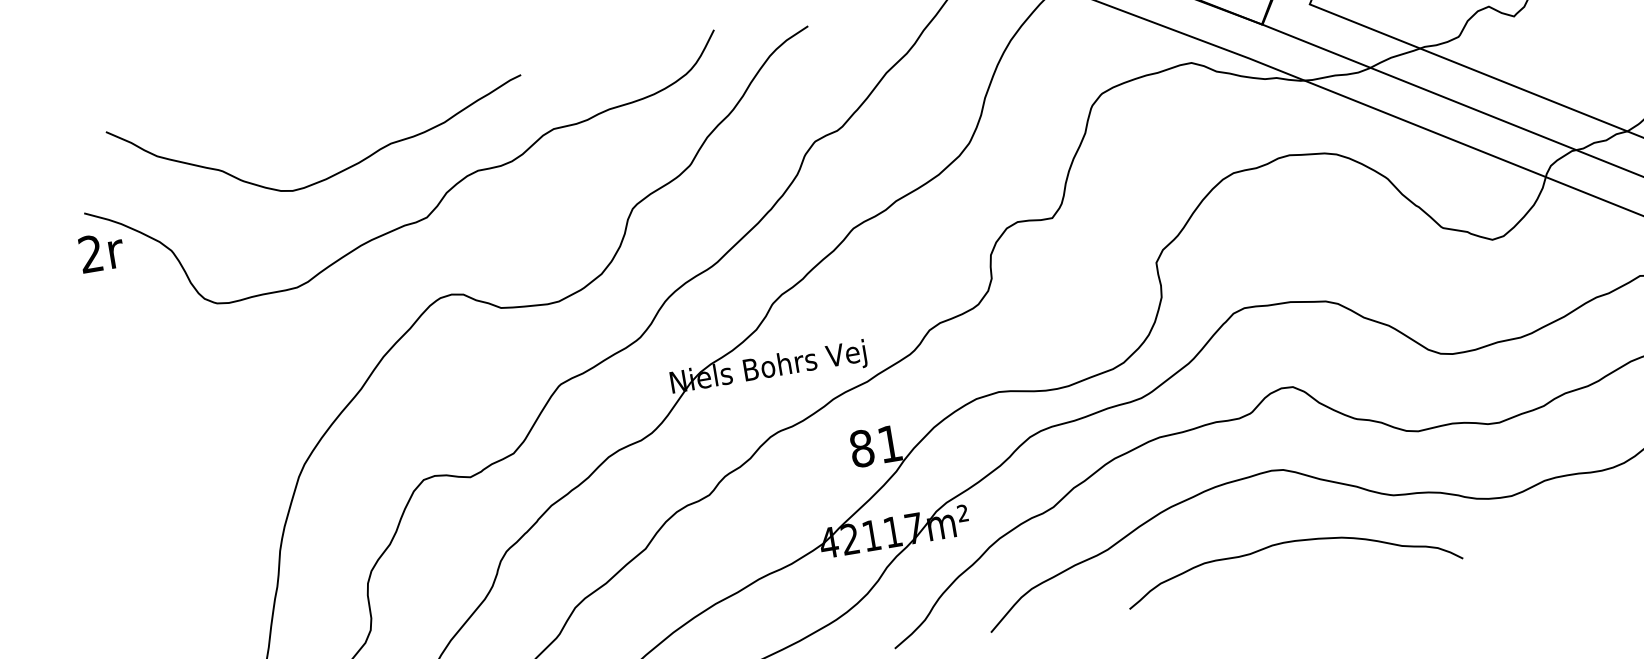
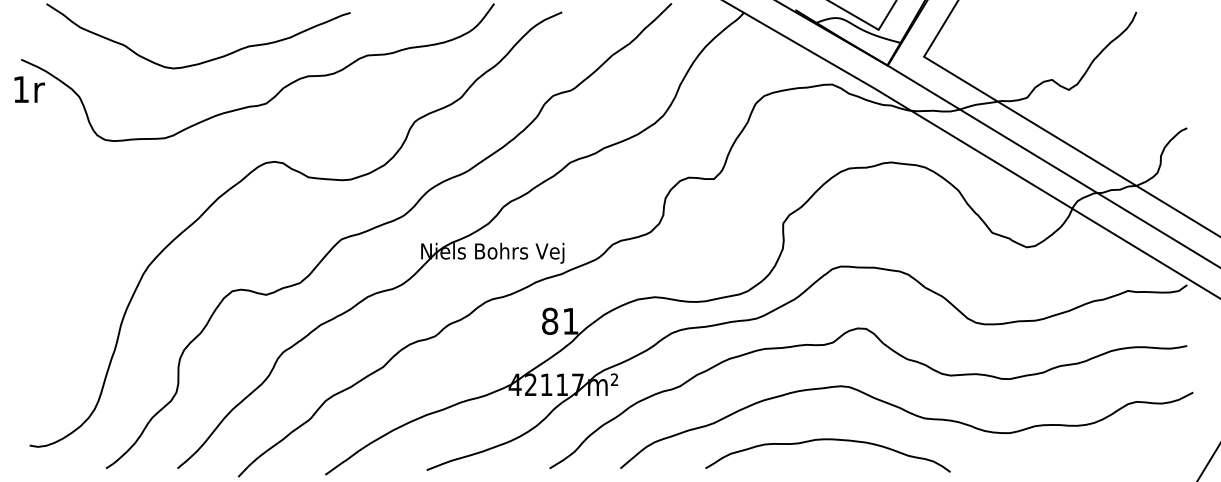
text: (90, 254) -> (20, 89), 2r -> 1r
curve: (1288, 543) -> (827, 440), moved

